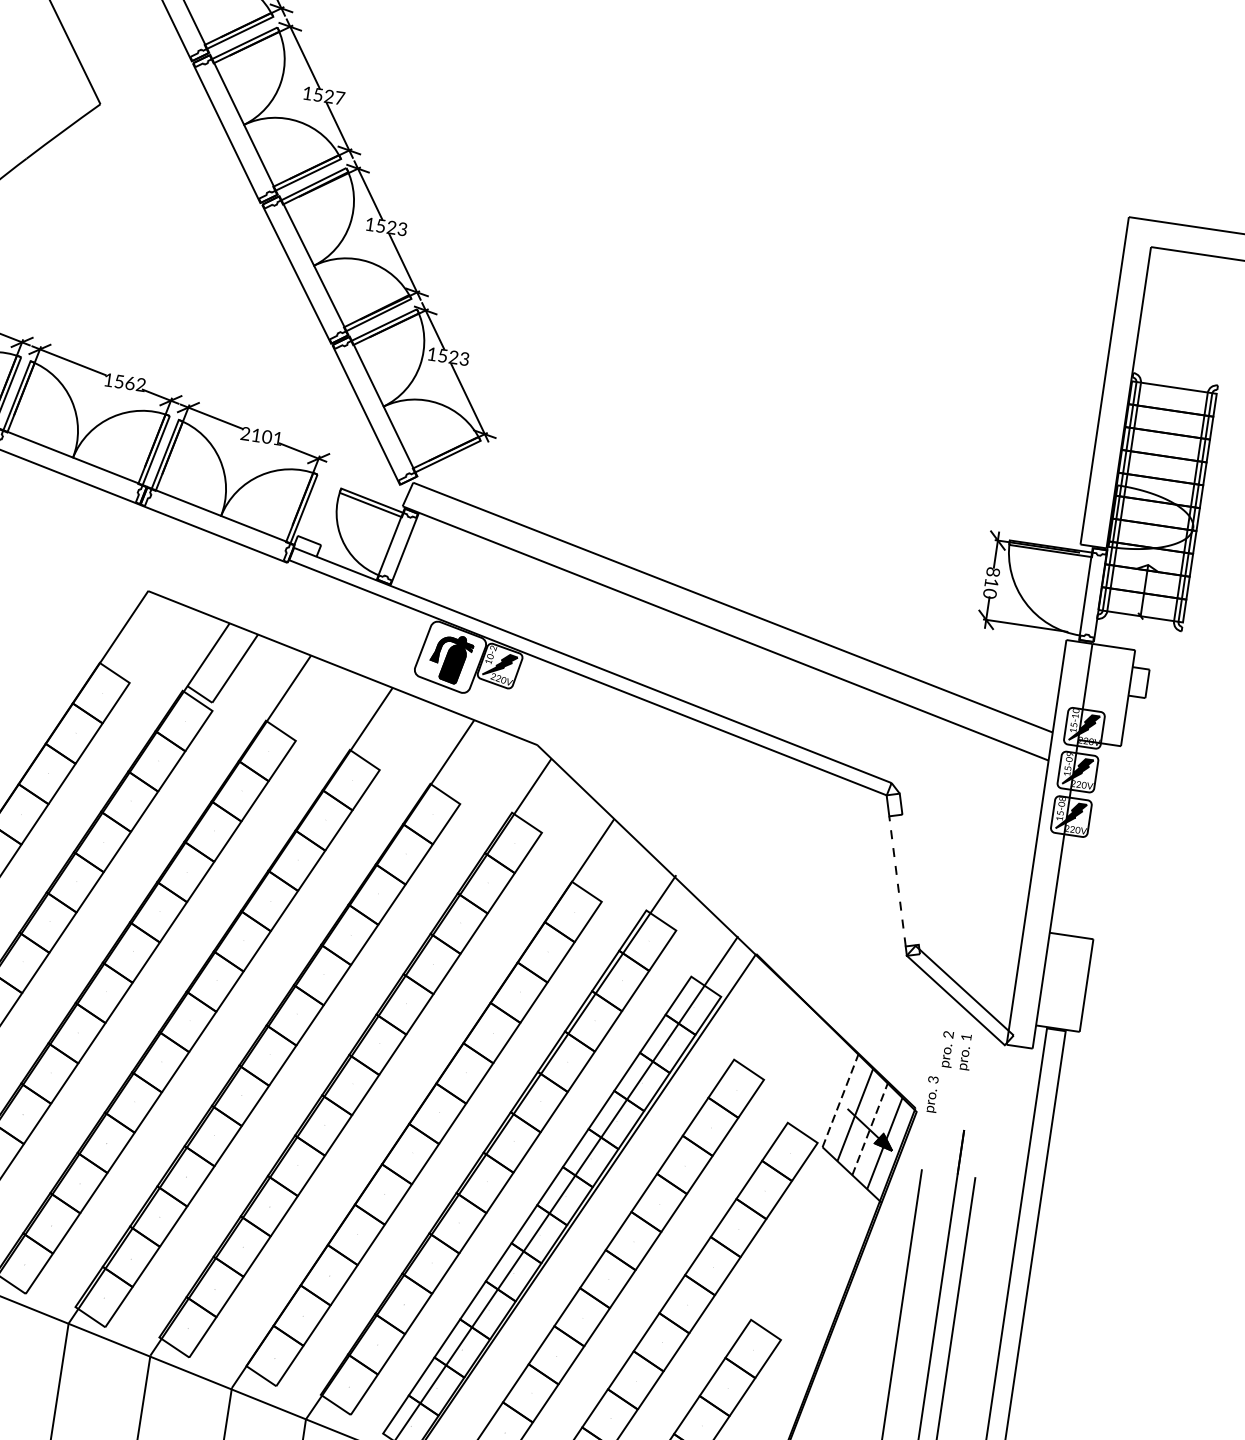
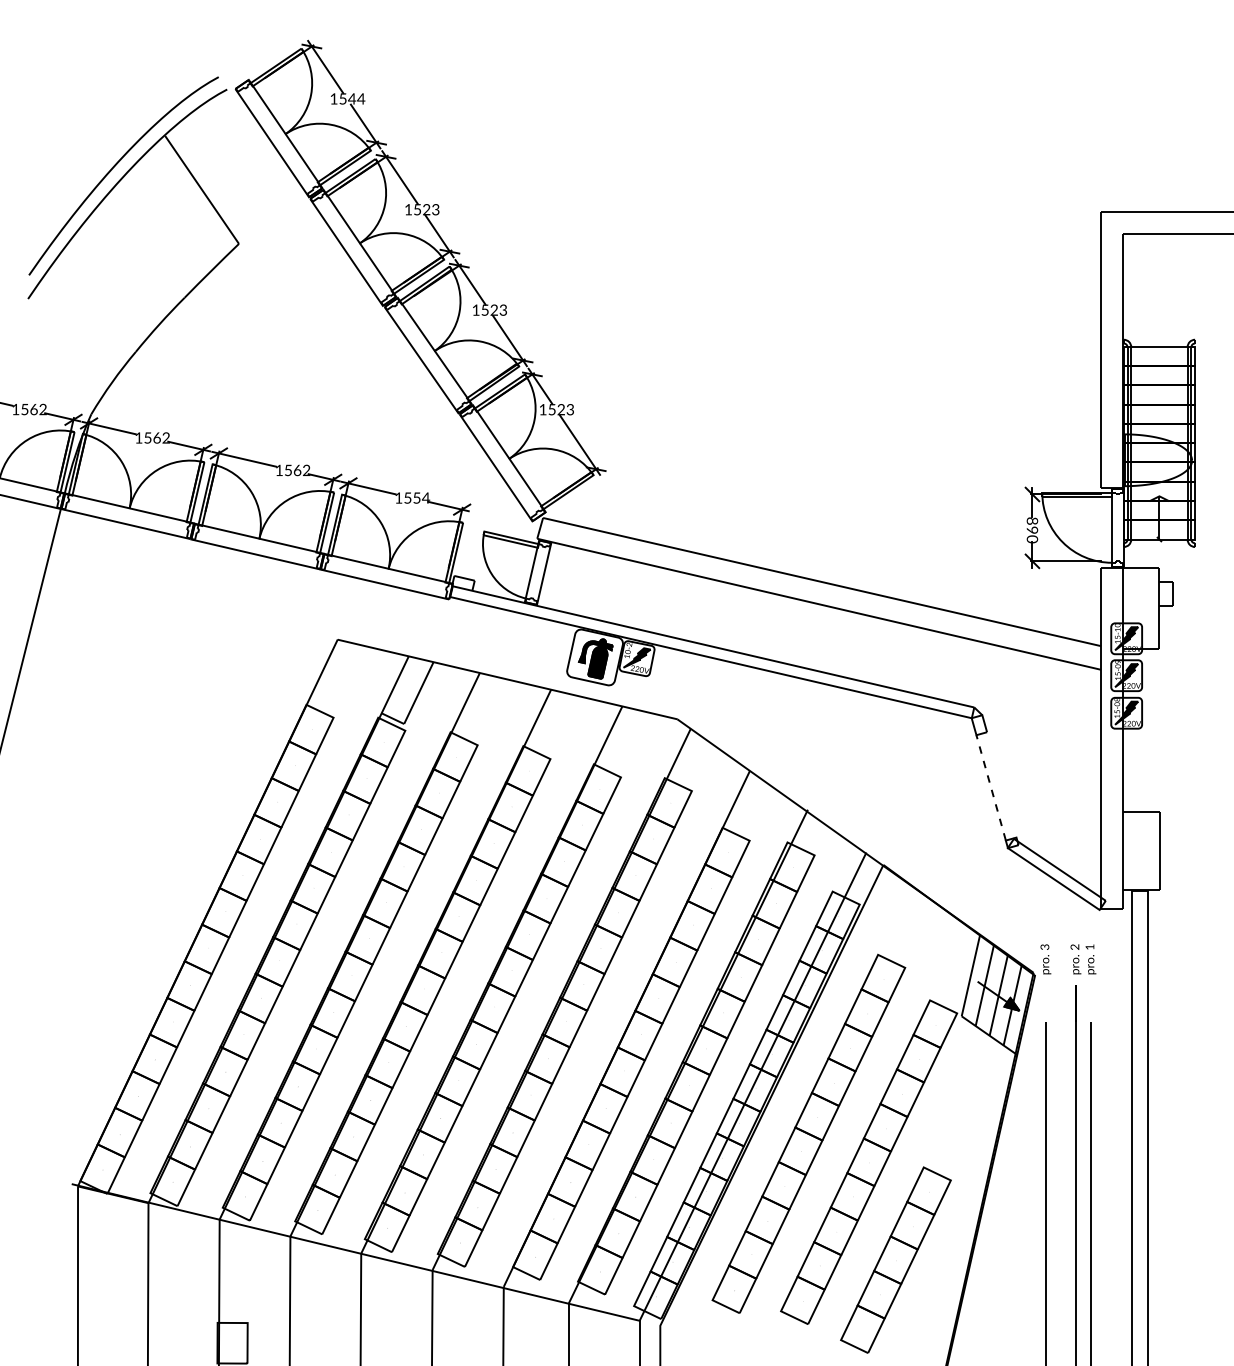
text: (339, 97) -> (435, 209), 1527 -> 1523
text: (261, 435) -> (412, 497), 2101 -> 1554
text: (991, 582) -> (1032, 529), 810 -> 890
text: (956, 1050) -> (1083, 959), moved
line: (840, 1100) -> (970, 975), dashed -> solid
line: (869, 1128) -> (998, 995), dashed -> solid

